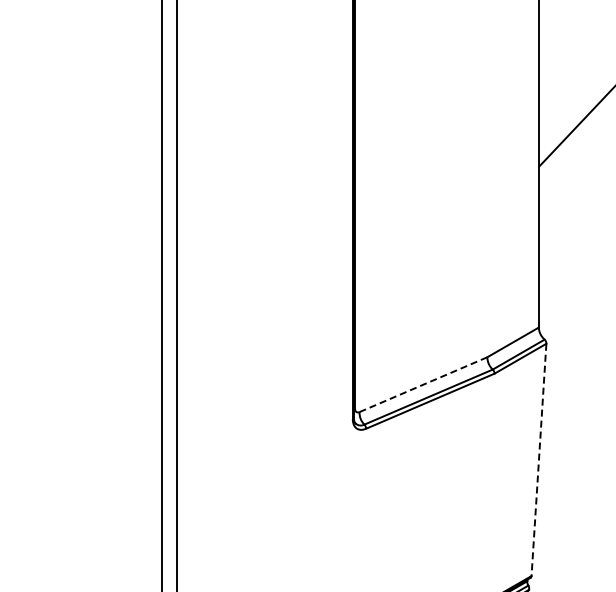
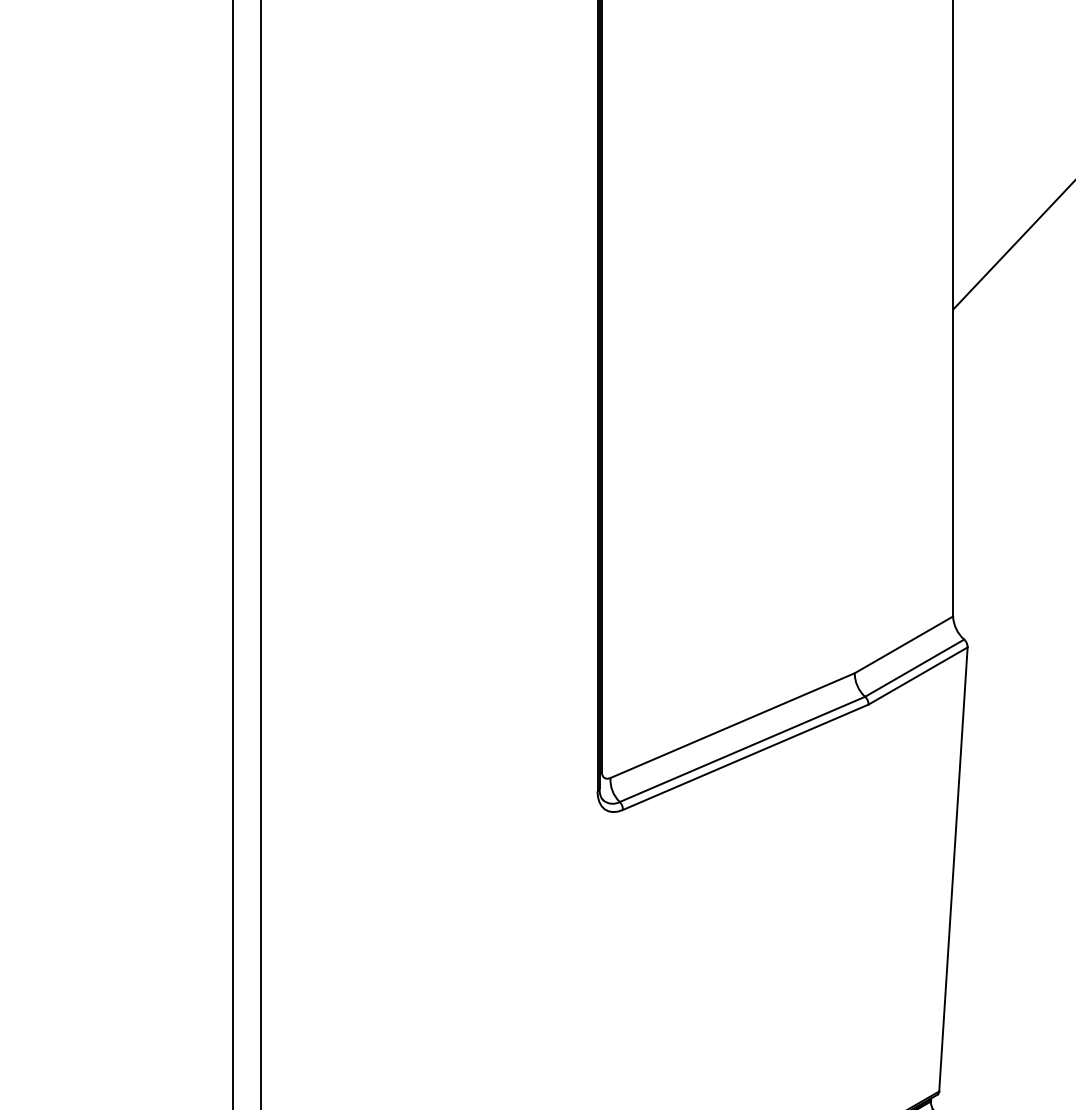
line: (423, 384) -> (732, 725), dashed -> solid
line: (538, 460) -> (952, 870), dashed -> solid

